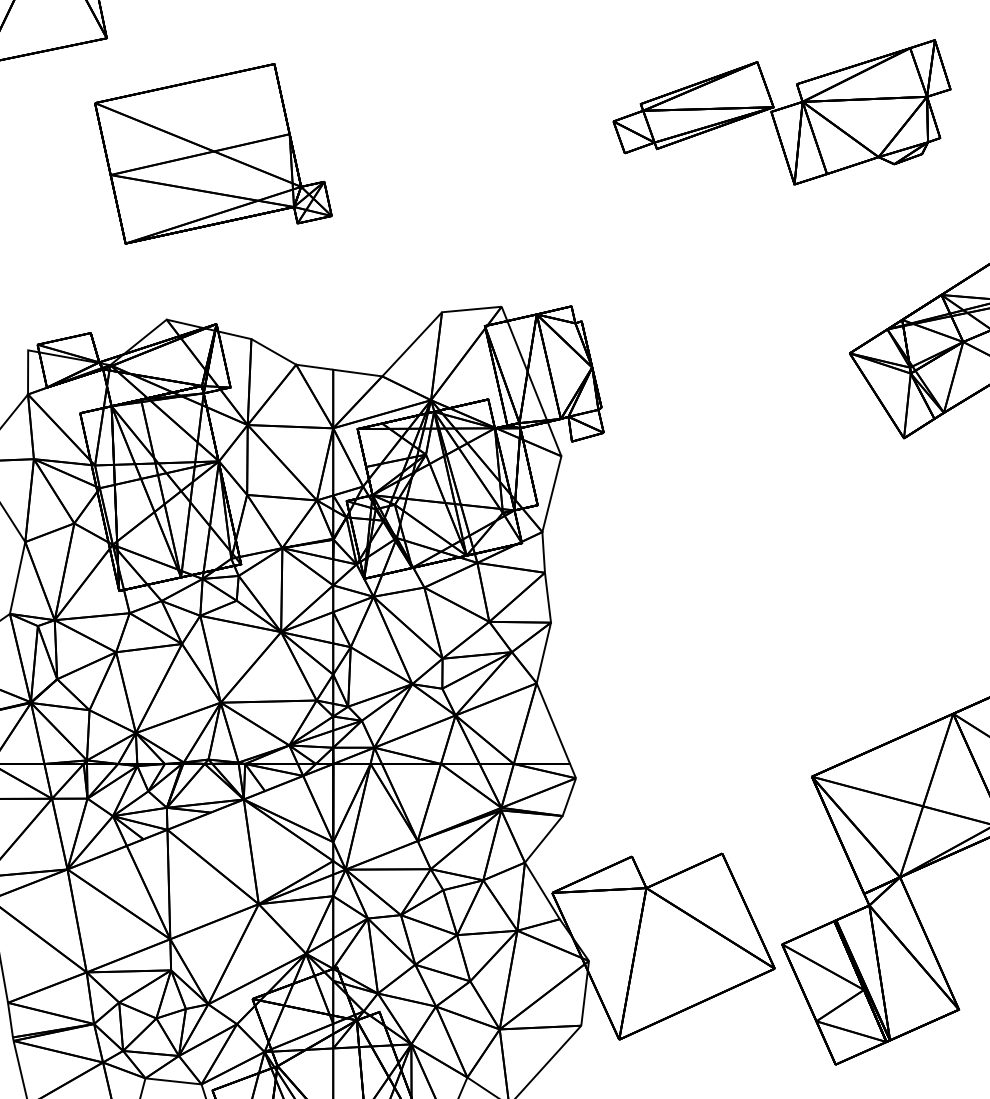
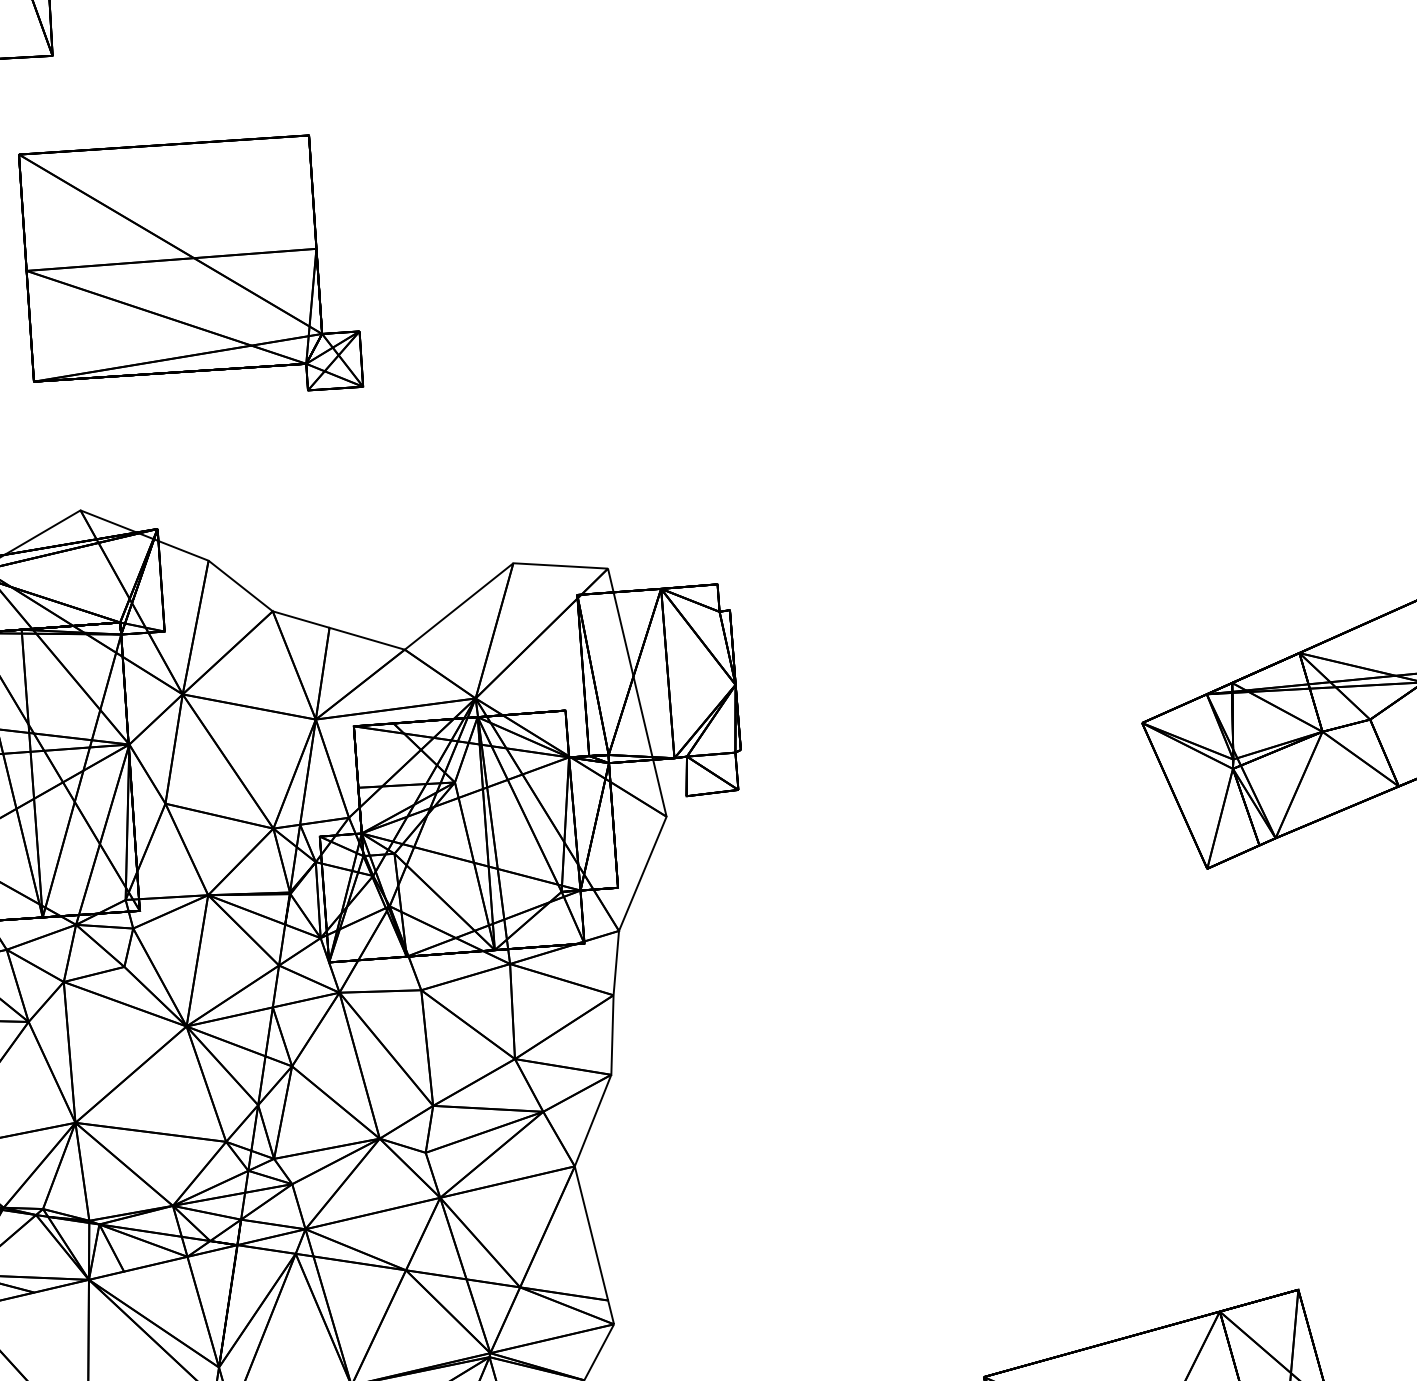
part: (781, 112) -> (1091, 329), removed

